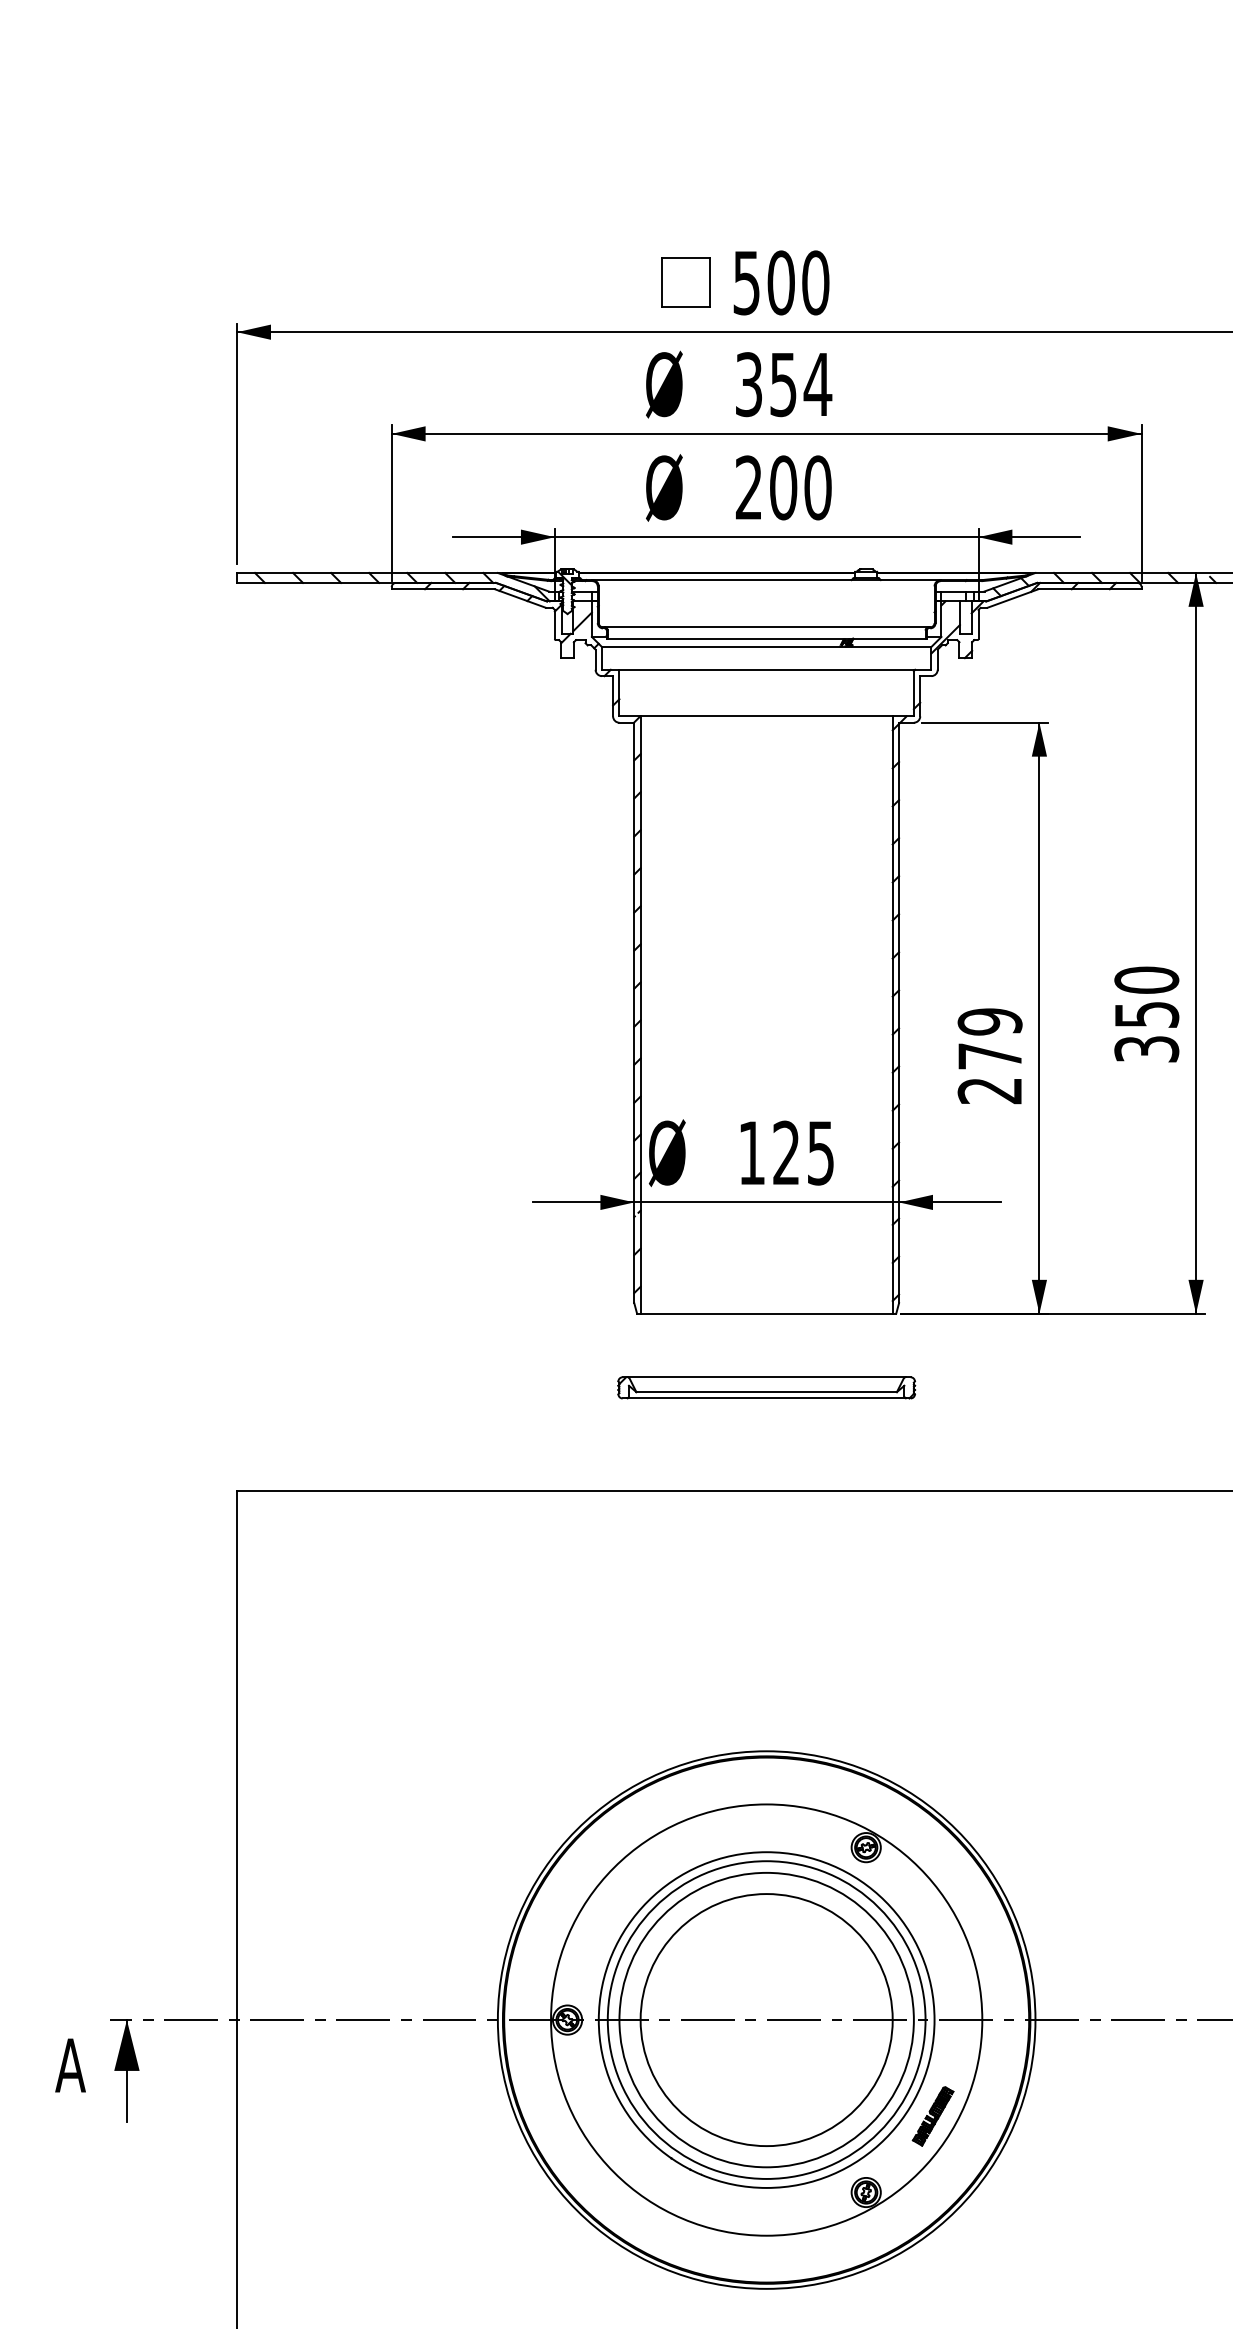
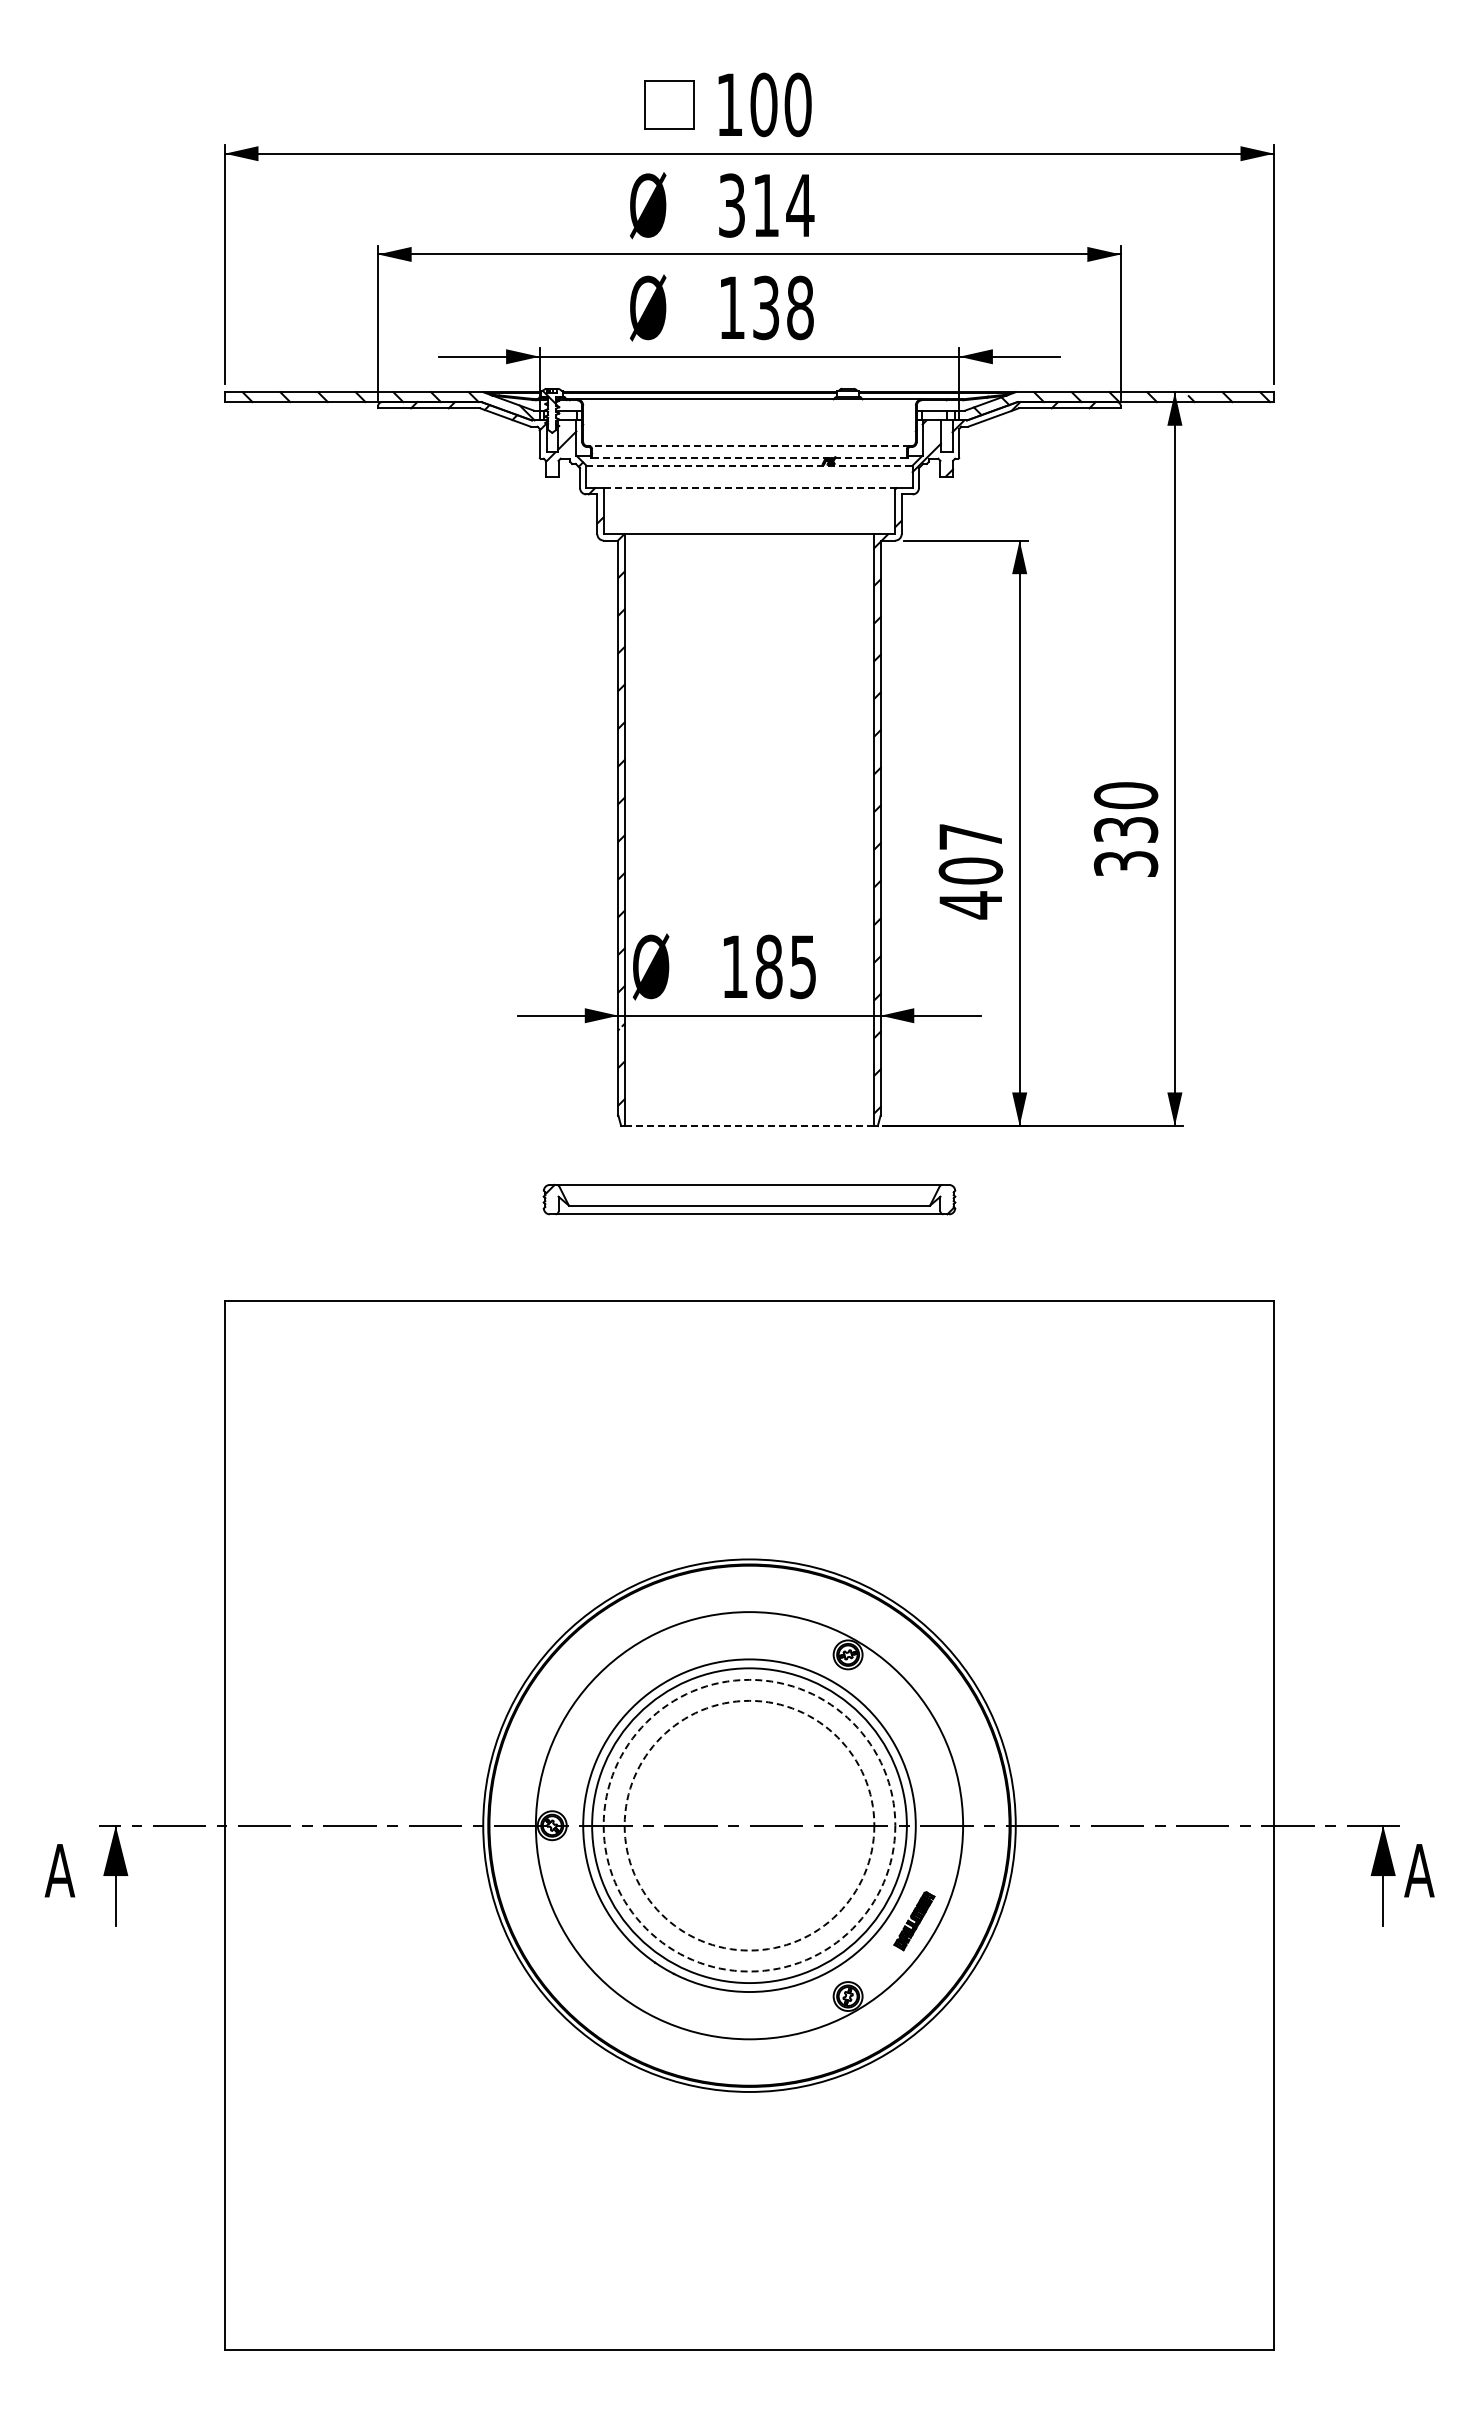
text: (746, 283) -> (729, 105), 500 -> 100
text: (782, 384) -> (765, 205), 354 -> 314
text: (783, 487) -> (766, 307), 200 -> 138
line: (766, 627) -> (749, 446), solid -> dashed
line: (766, 638) -> (749, 457), solid -> dashed
line: (767, 646) -> (750, 465), solid -> dashed
line: (766, 670) -> (749, 488), solid -> dashed
text: (1146, 1014) -> (1125, 829), 350 -> 330
text: (989, 1056) -> (970, 871), 279 -> 407
text: (785, 1152) -> (768, 966), 125 -> 185
line: (766, 1314) -> (749, 1126), solid -> dashed
part: (766, 1386) -> (749, 1198), size x1.4
circle: (766, 2019) -> (749, 1825), solid -> dashed
circle: (766, 2019) -> (749, 1825), solid -> dashed

